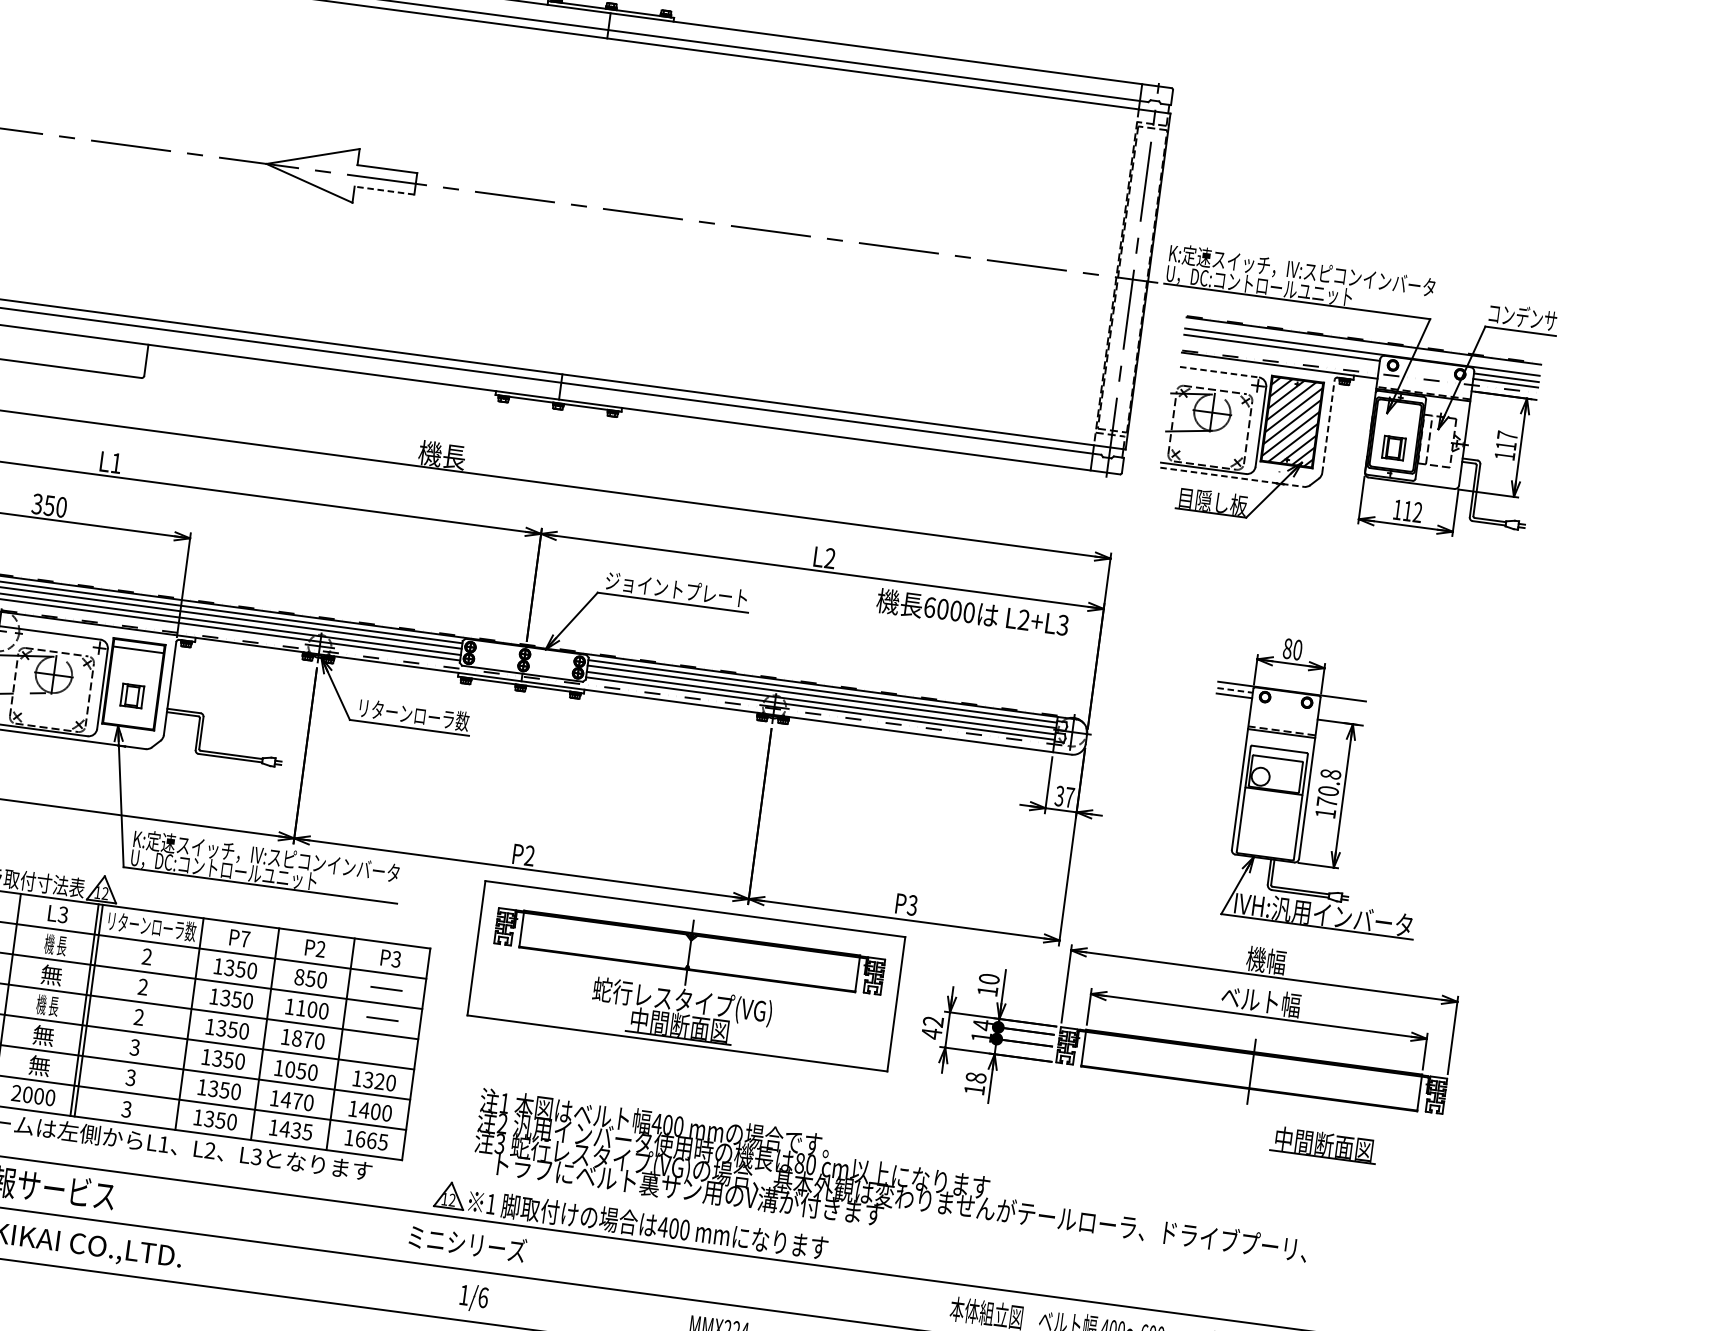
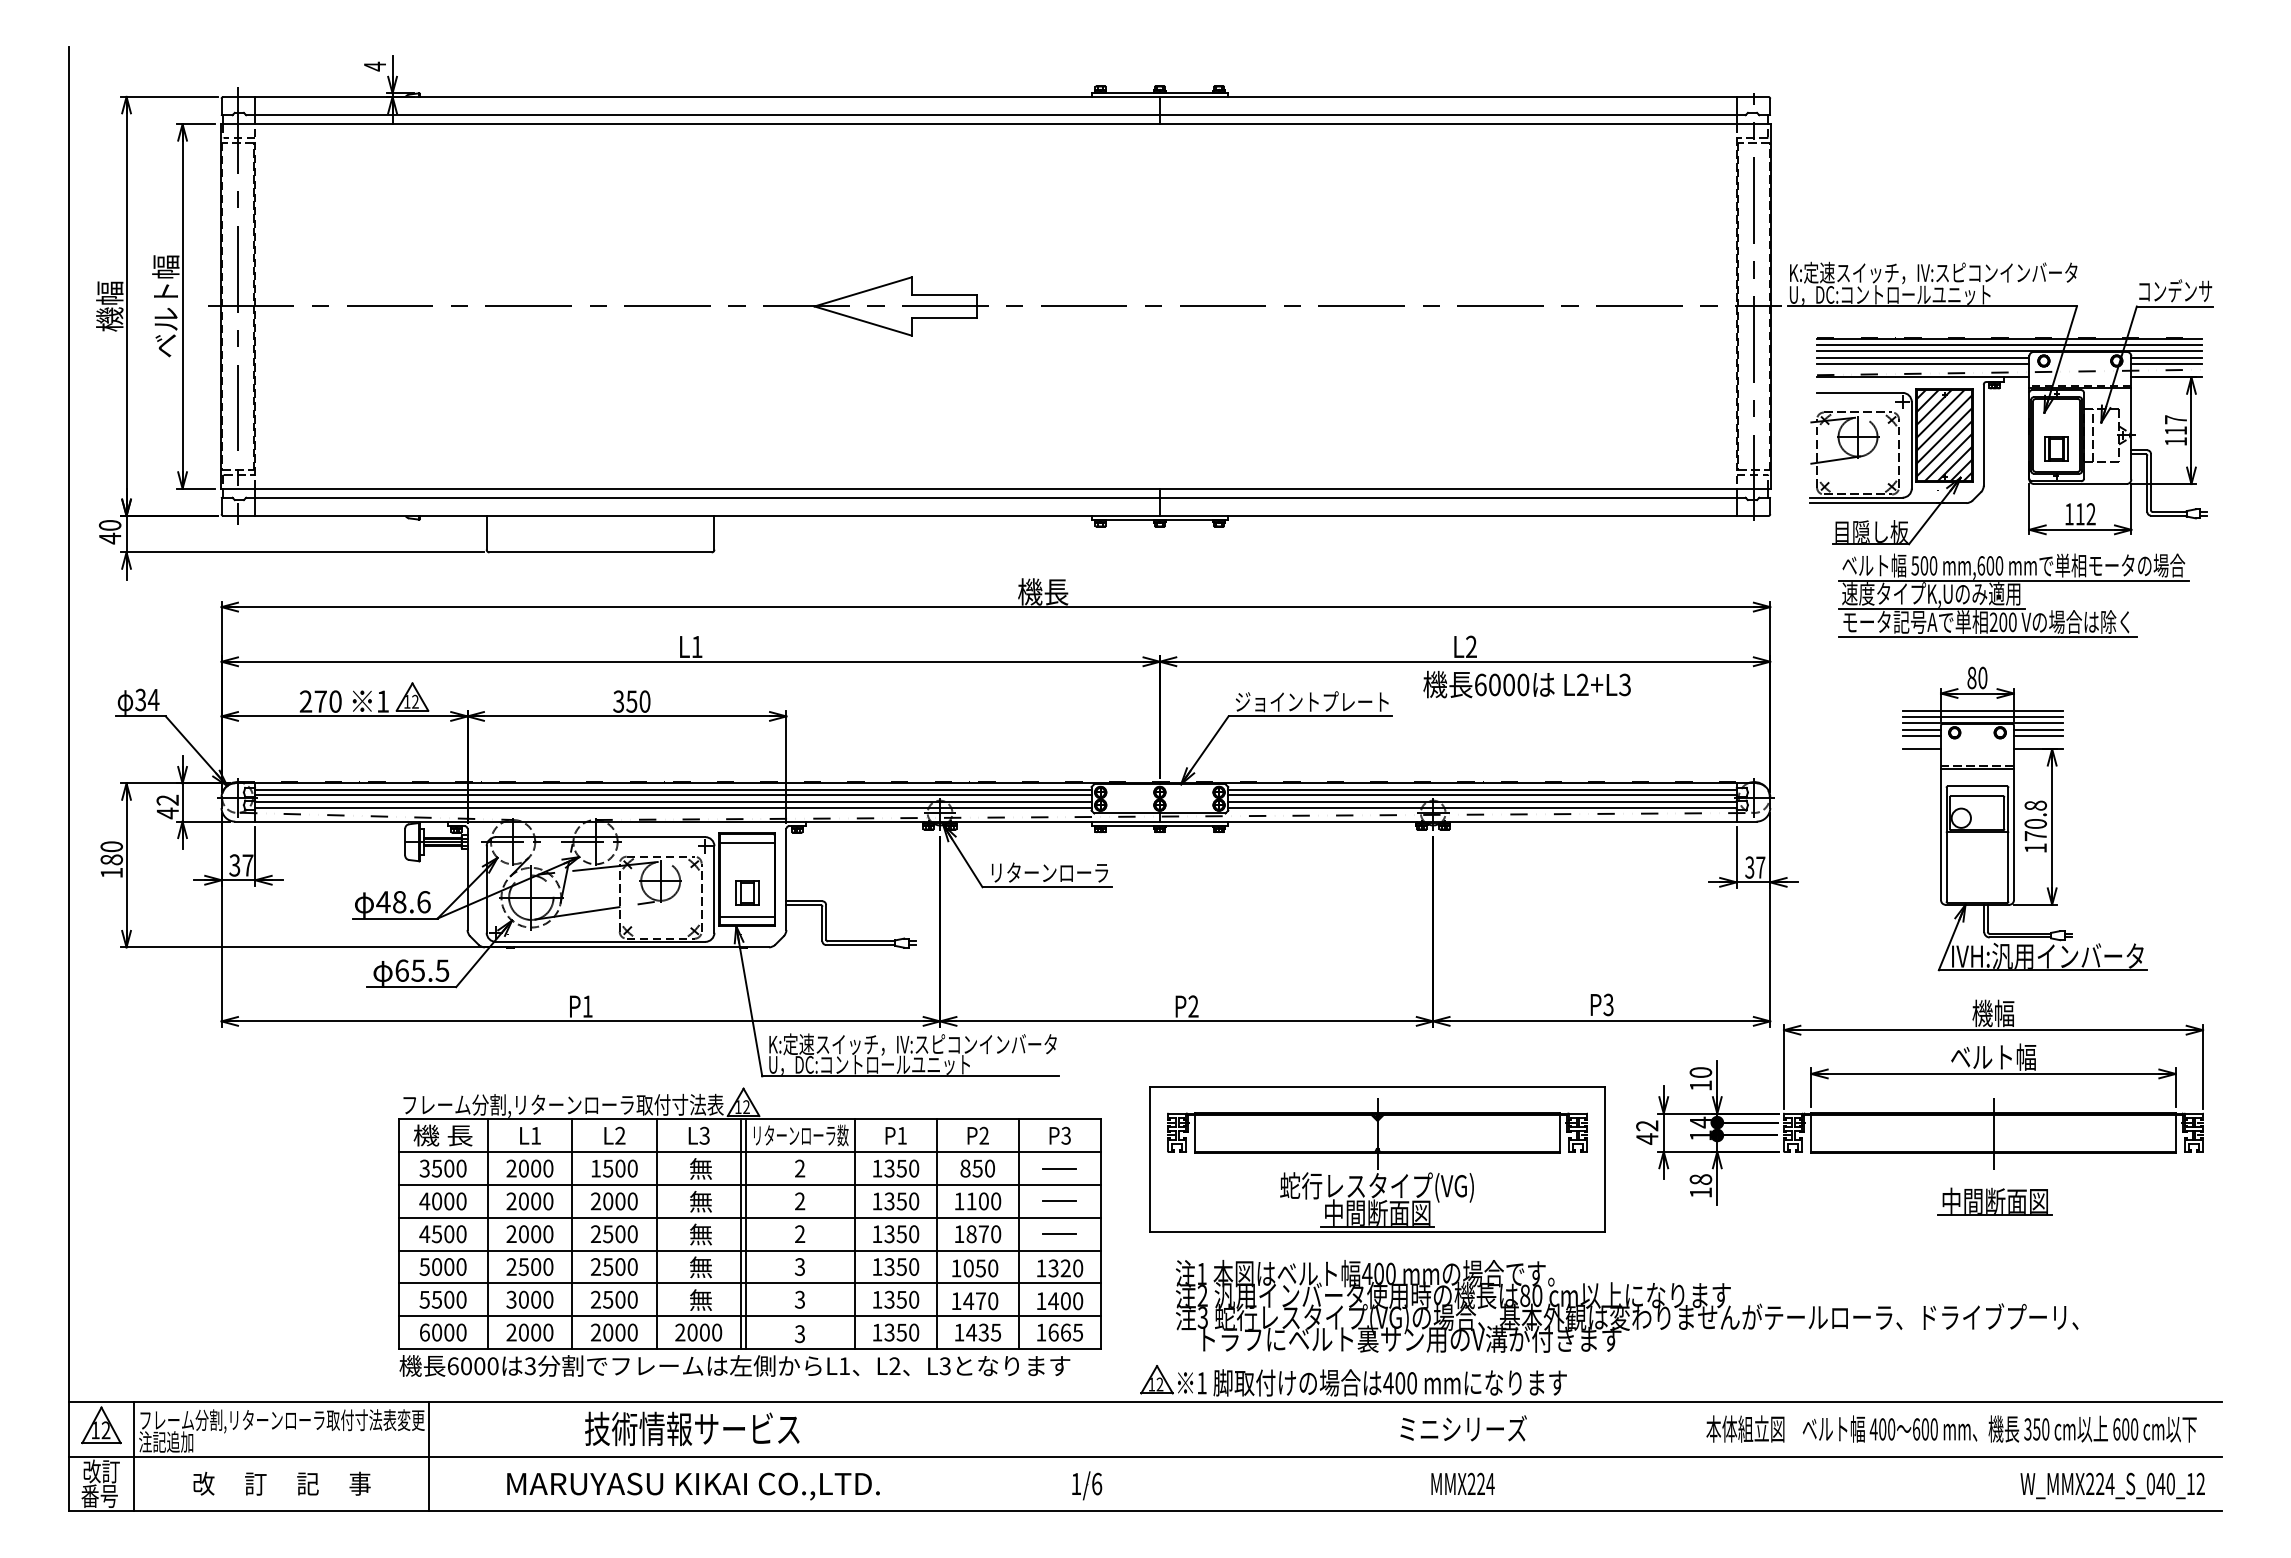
line: (383, 190) -> (943, 318), dashed -> solid
line: (1363, 346) -> (2009, 345), added
line: (1281, 352) -> (1923, 363), added
line: (1219, 371) -> (1859, 392), dashed -> solid
line: (1328, 425) -> (1983, 434), dashed -> solid
line: (1232, 477) -> (1888, 503), dashed -> solid
part: (1336, 577) -> (2013, 595), added
text: (972, 612) -> (1526, 684), moved
line: (1293, 680) -> (1982, 710), added
line: (1292, 686) -> (1982, 717), added
line: (1235, 690) -> (1922, 729), dashed -> solid
line: (1341, 704) -> (2037, 729), added
line: (1232, 708) -> (1921, 749), added
line: (1341, 709) -> (2037, 735), added
text: (414, 714) -> (1050, 872), リターンローラ数 -> リターンローラ
line: (128, 718) -> (746, 917), added
text: (244, 938) -> (901, 1135), P7 -> P1
text: (55, 944) -> (700, 1168), 機 長 -> 無
part: (686, 976) -> (1377, 1159), moved
text: (47, 1005) -> (700, 1234), 機 長 -> 無
line: (378, 1049) -> (1059, 1234), added
part: (1323, 1144) -> (1994, 1201), moved
text: (467, 1243) -> (1463, 1428), moved
part: (474, 1297) -> (1087, 1485), moved

